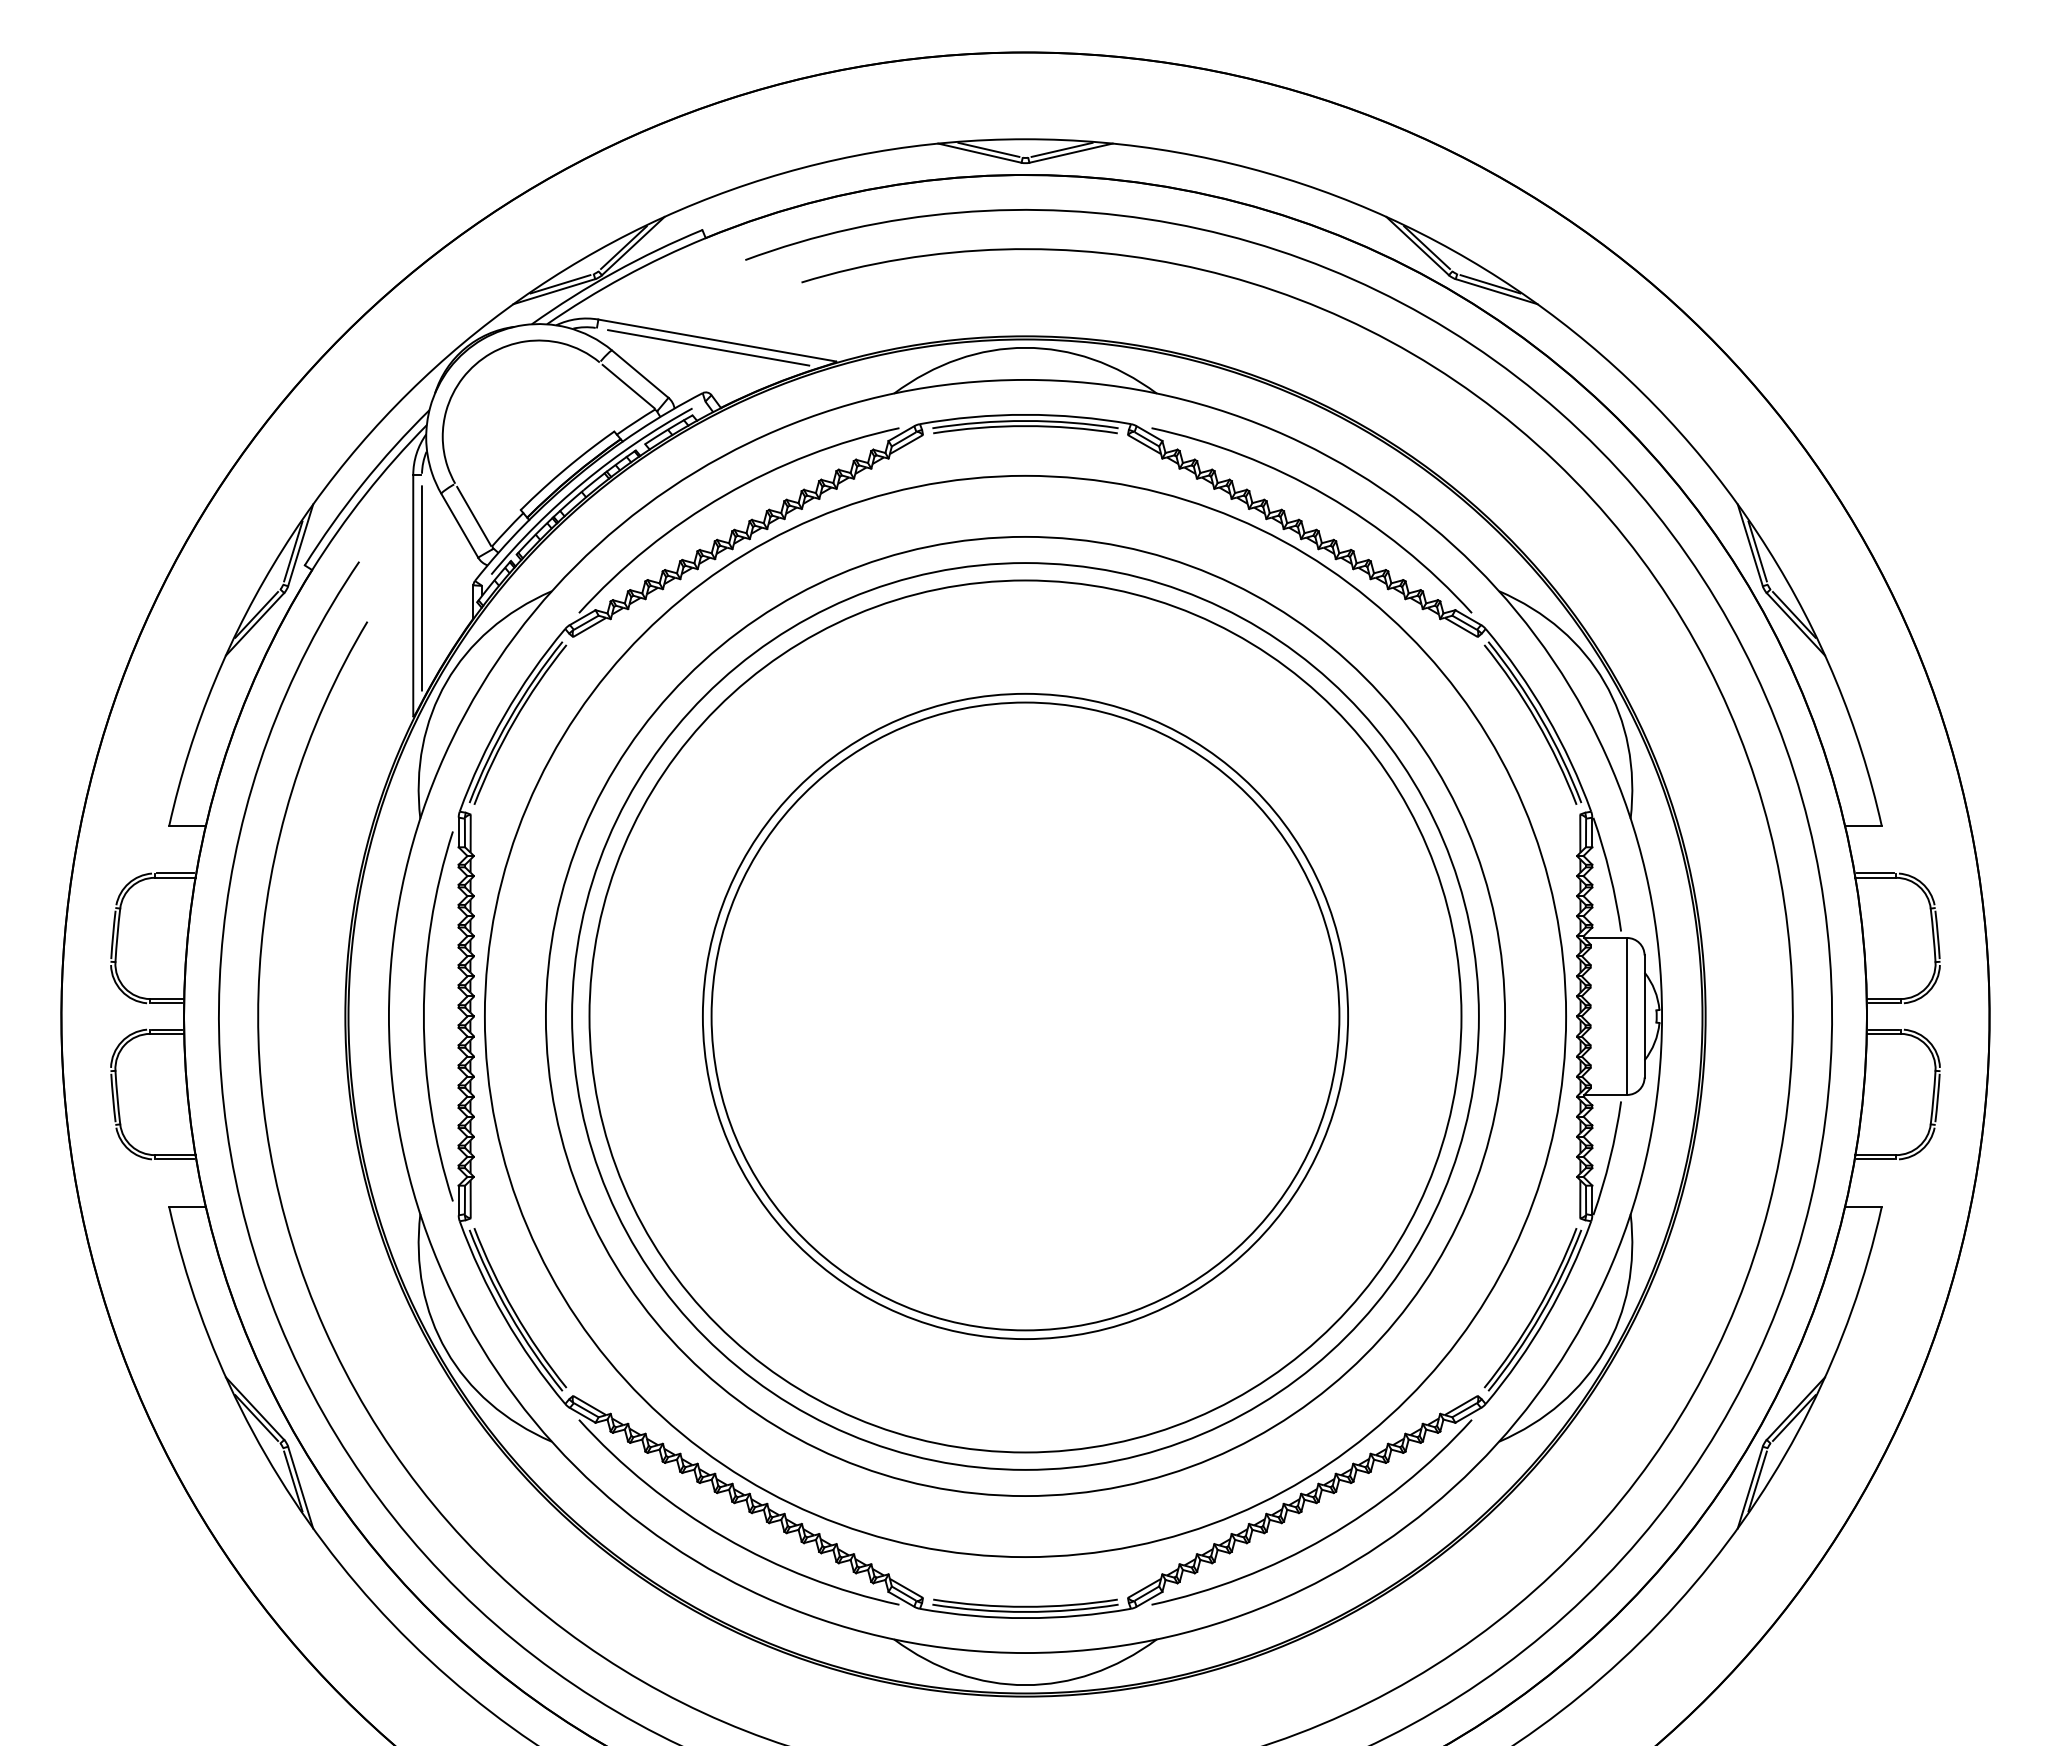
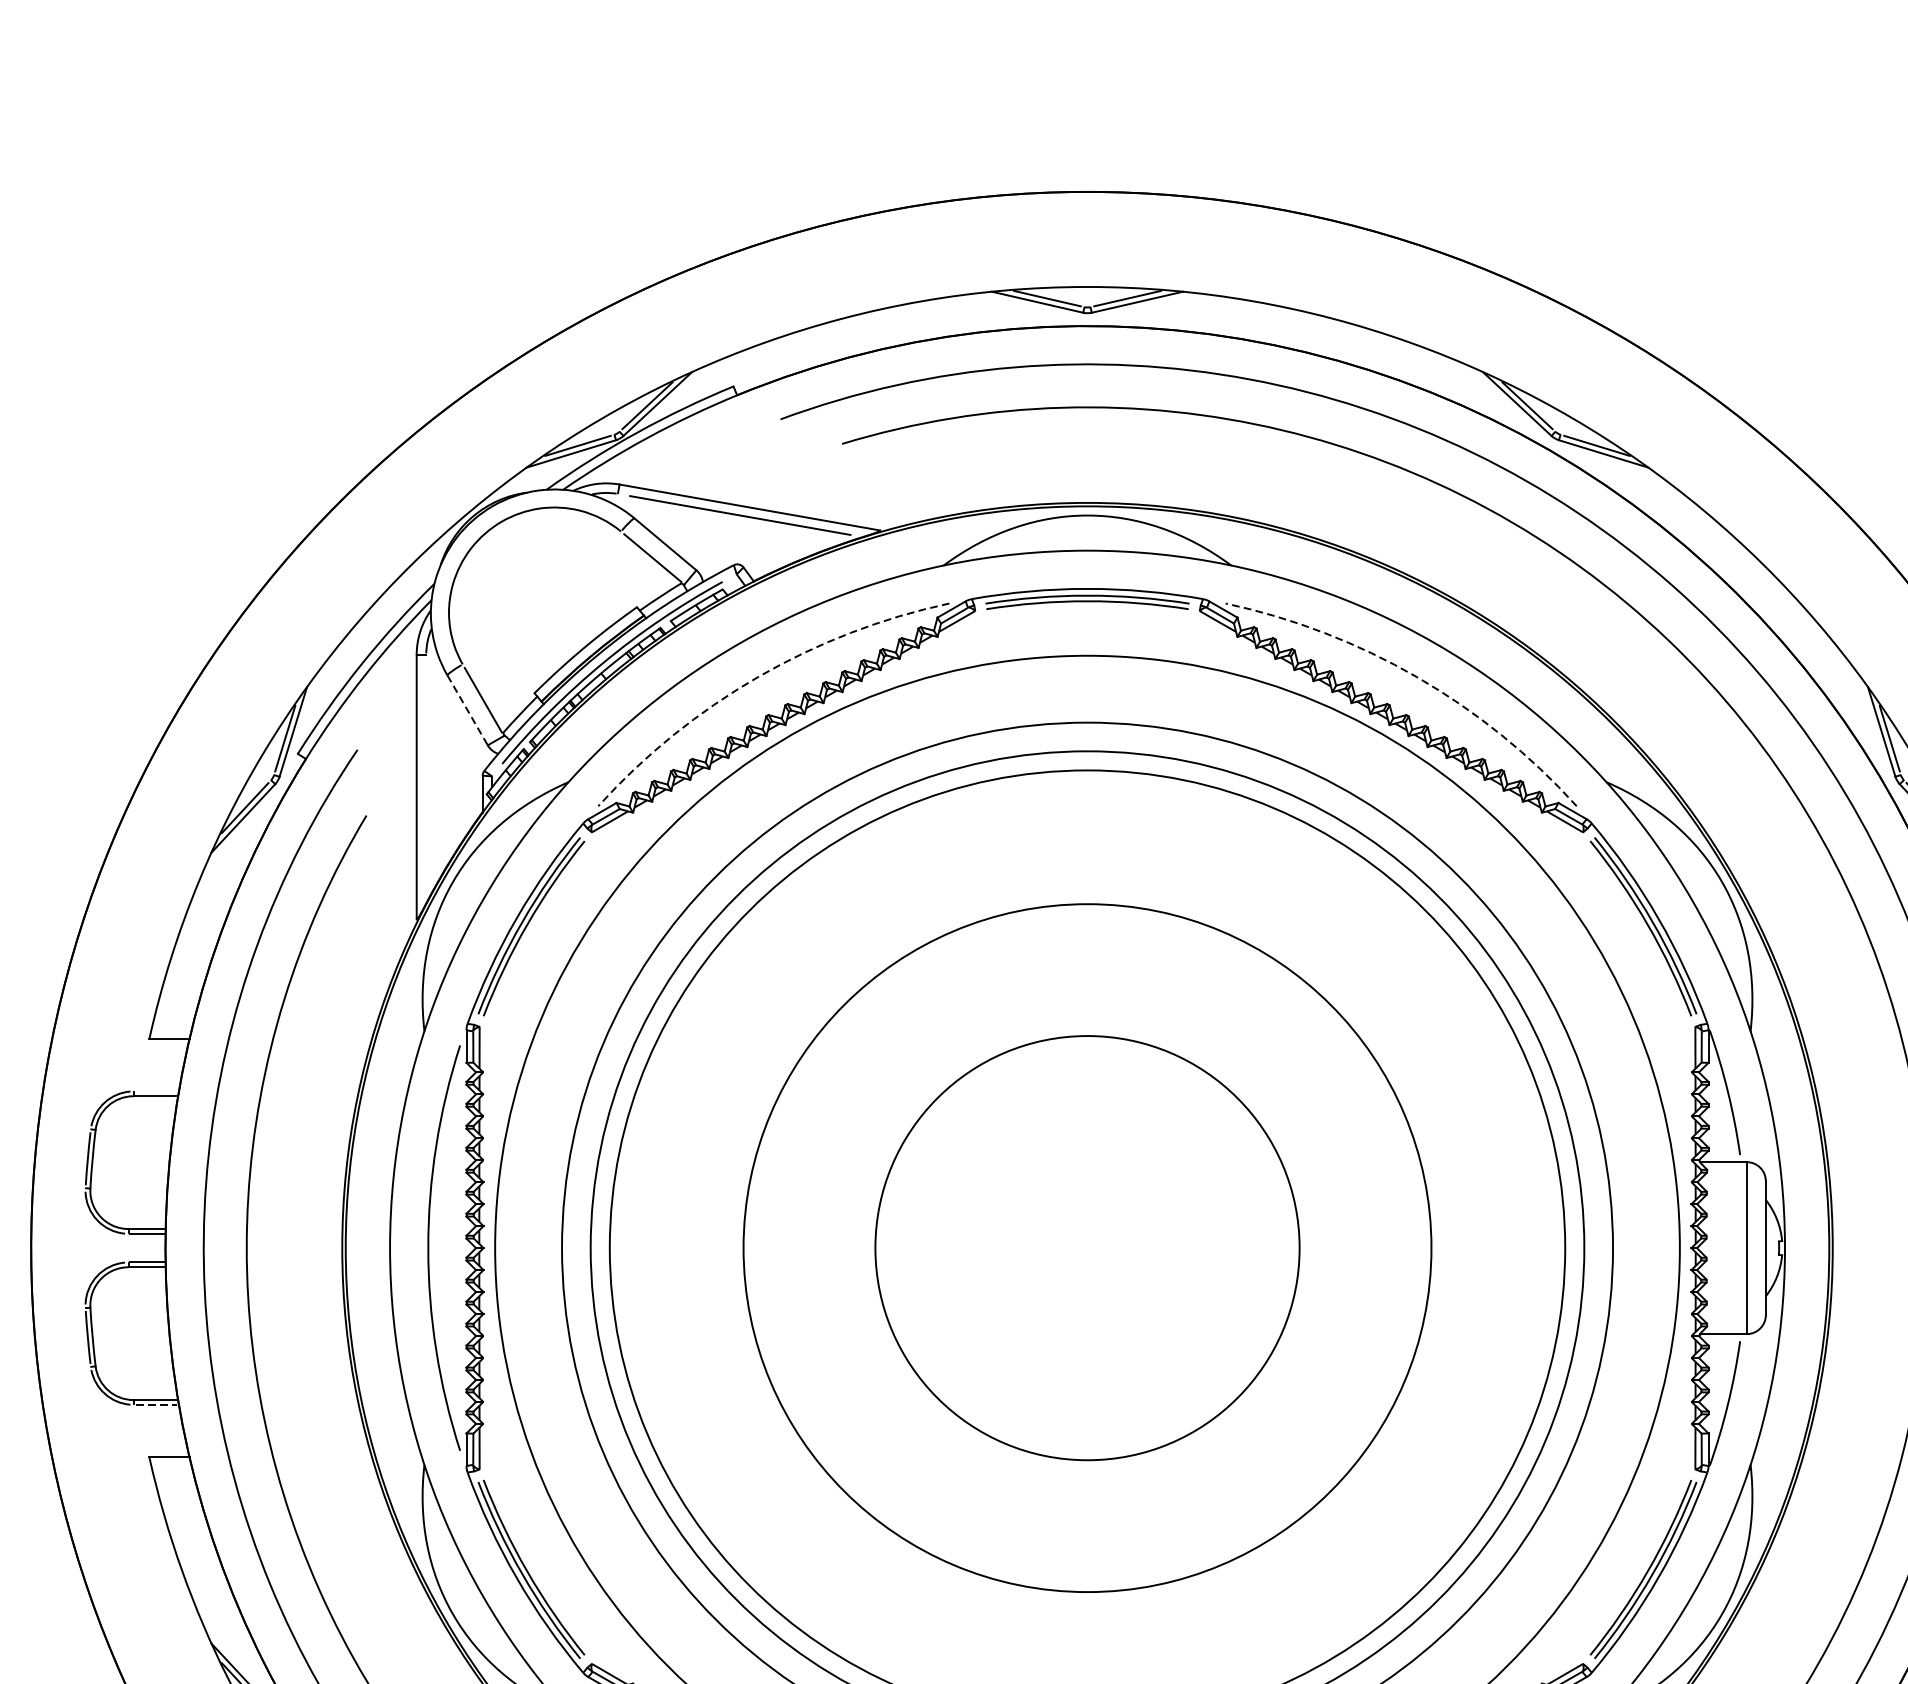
arc: (724, 495) -> (757, 677), solid -> dashed
arc: (1326, 495) -> (1417, 677), solid -> dashed
line: (459, 525) -> (467, 710), solid -> dashed
line: (421, 588) -> (425, 779), removed
line: (175, 873) -> (156, 1091), removed
circle: (1025, 1016) -> (1087, 1248), size x0.6
line: (175, 1159) -> (156, 1404), solid -> dashed

